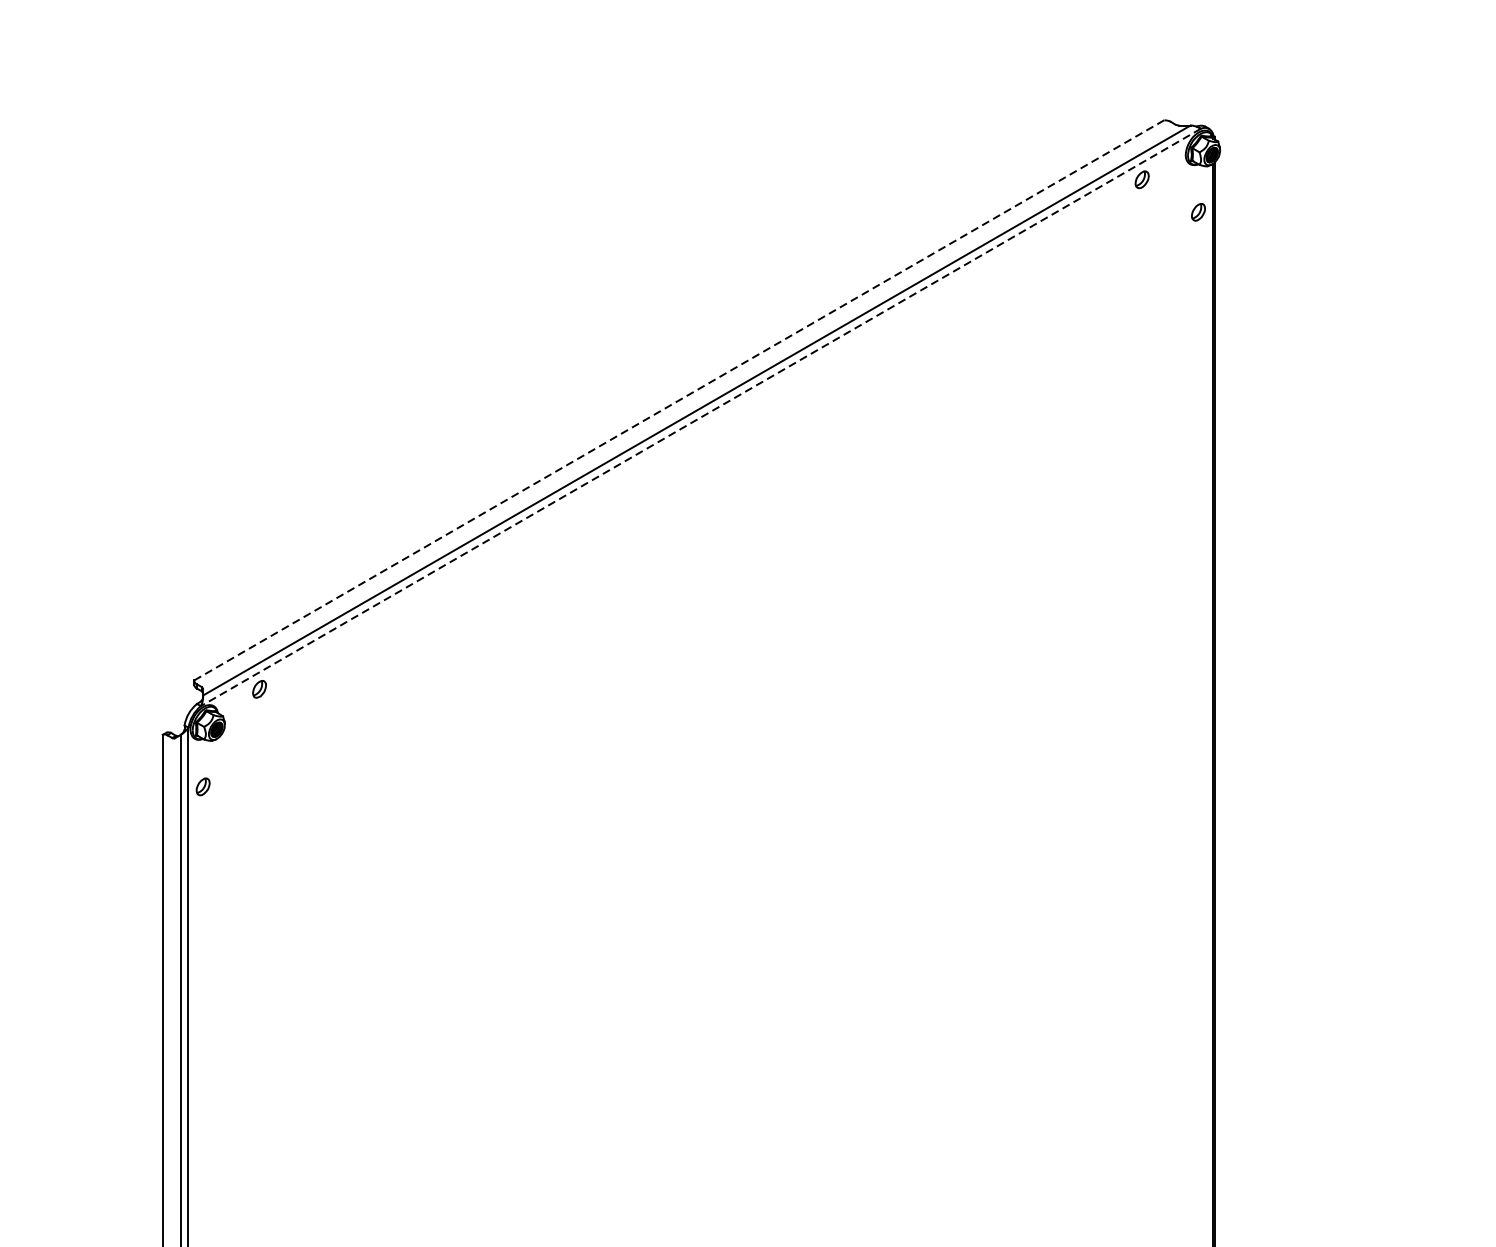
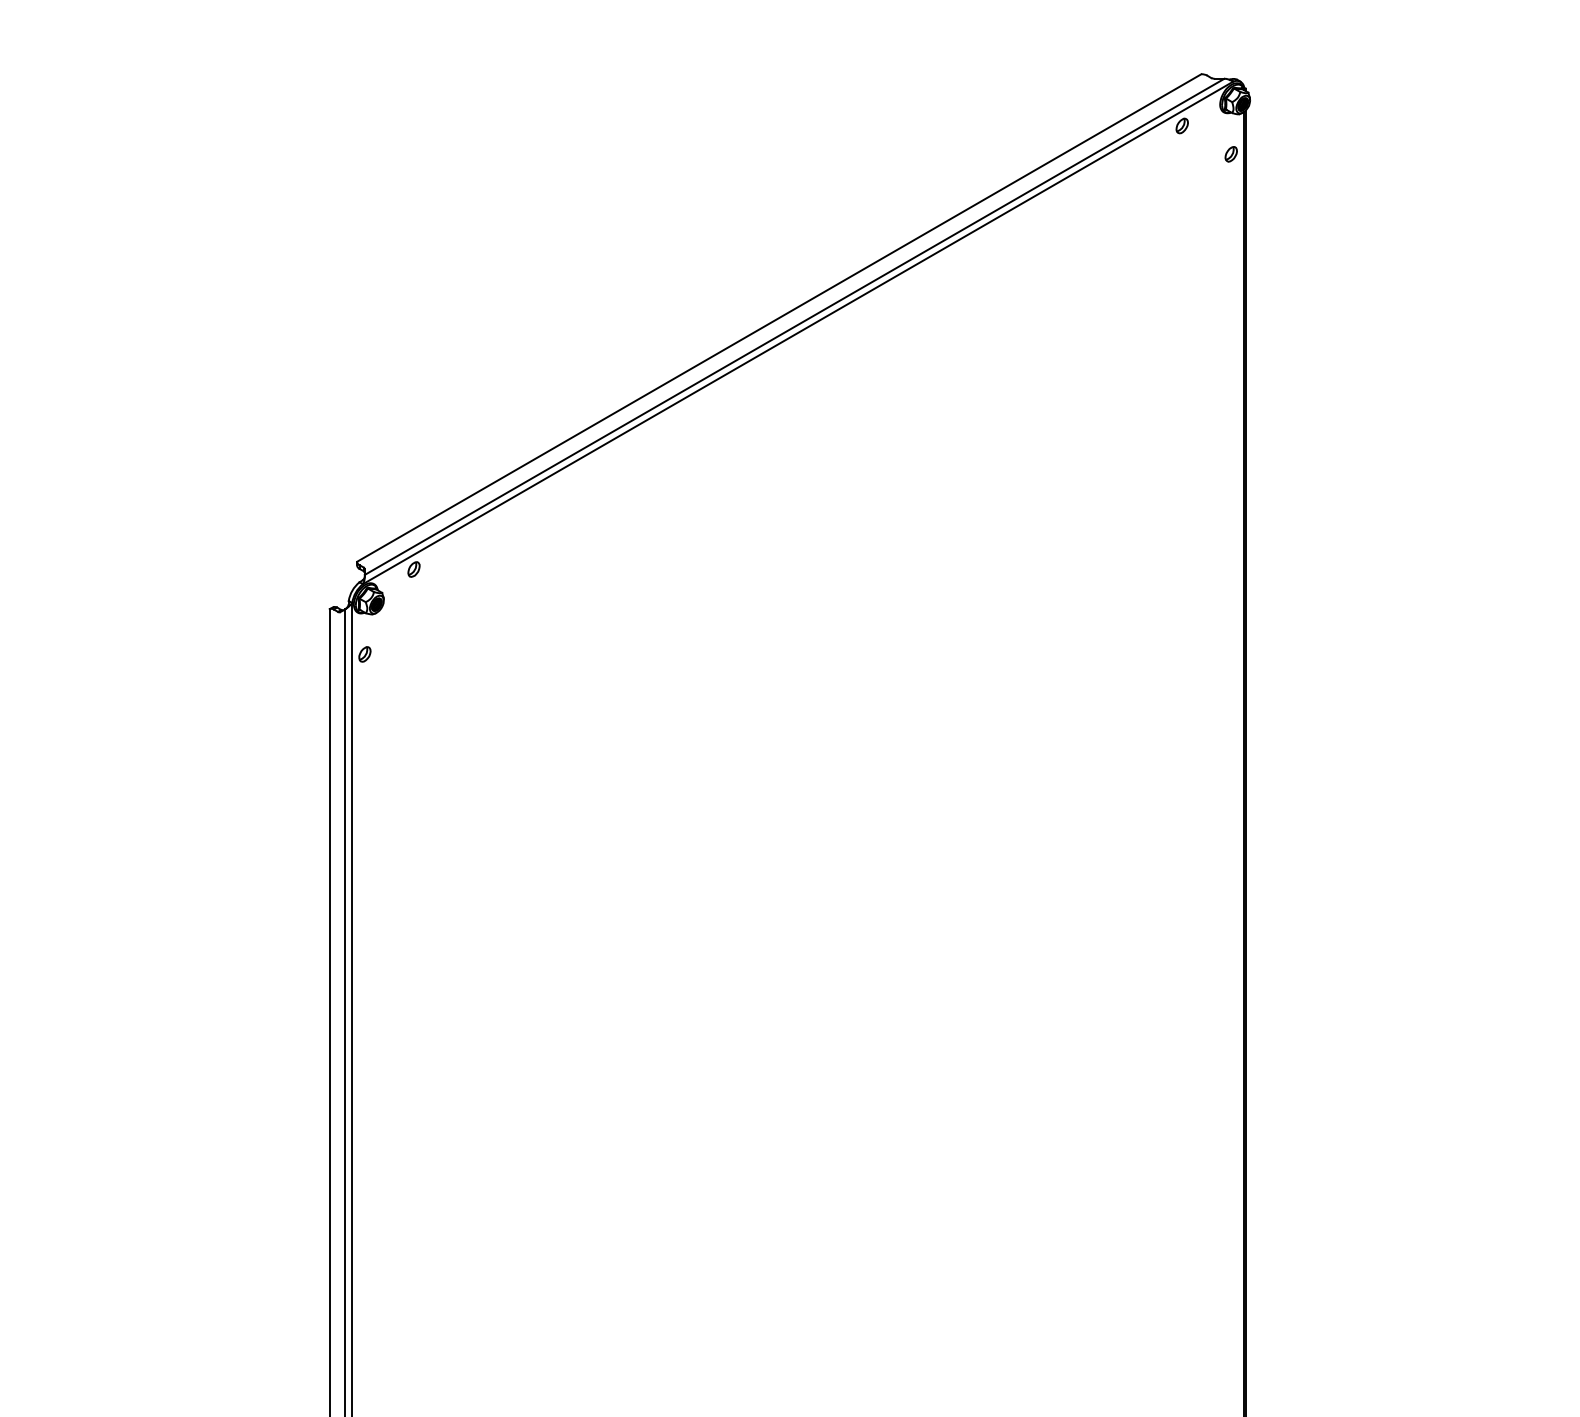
line: (678, 400) -> (778, 318), dashed -> solid
line: (701, 417) -> (798, 332), dashed -> solid

